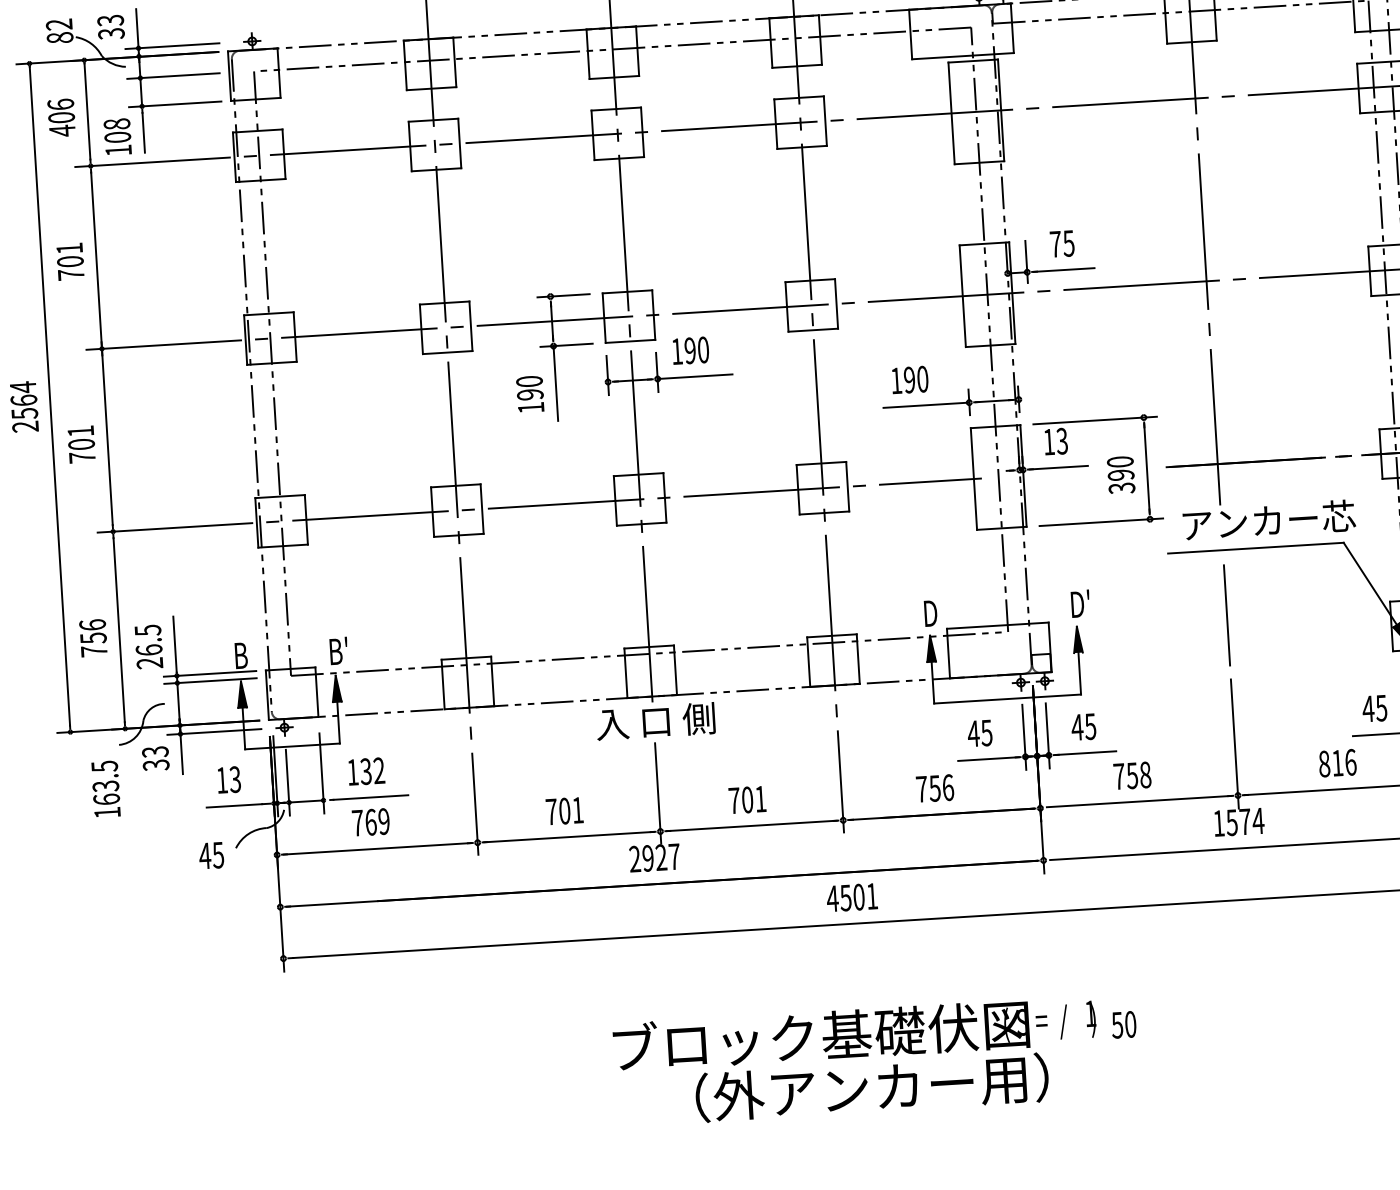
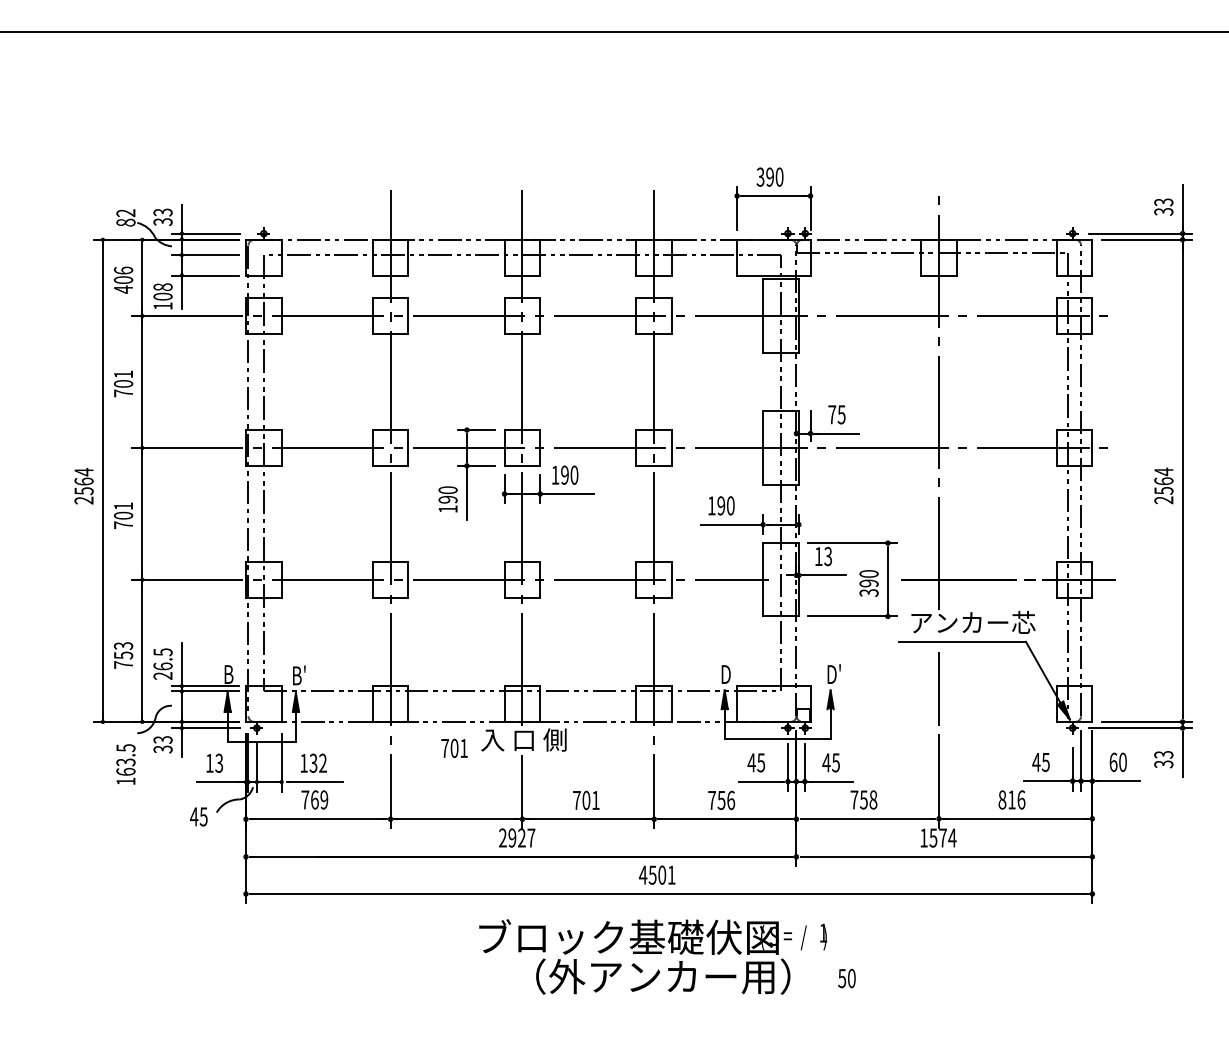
text: (92, 624) -> (123, 645), 756 -> 753
text: (564, 811) -> (454, 748), moved
text: (856, 1060) -> (653, 956), moved

